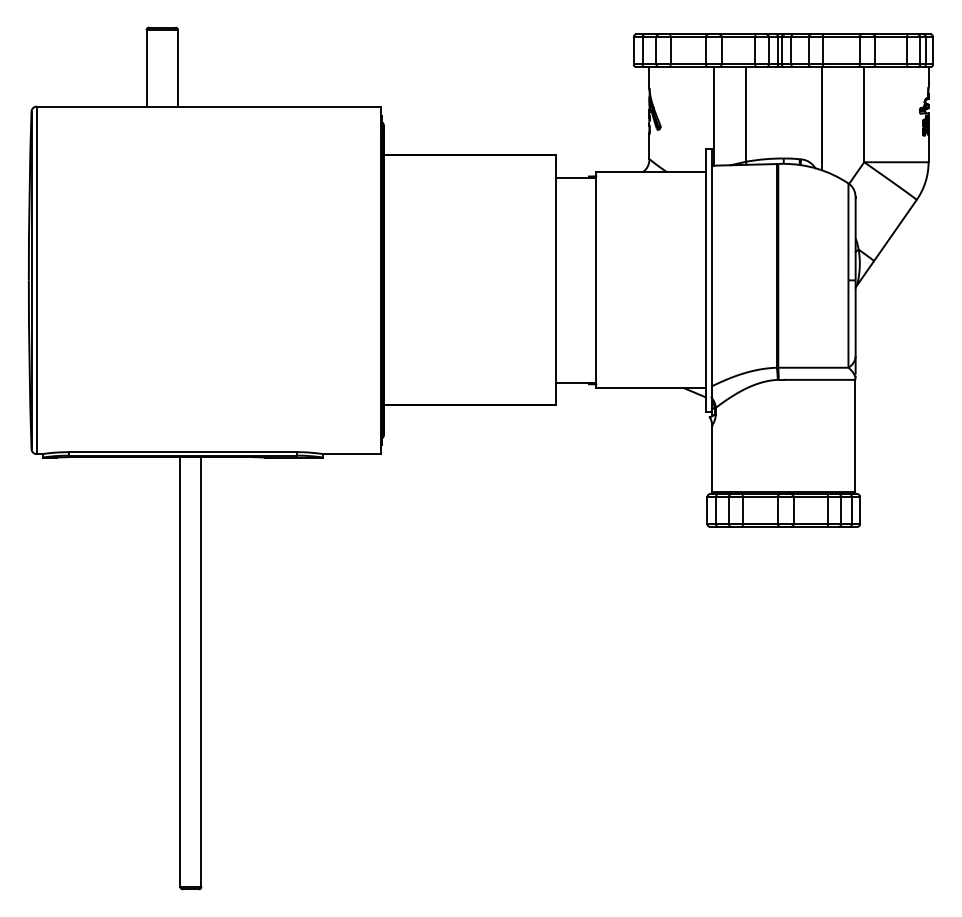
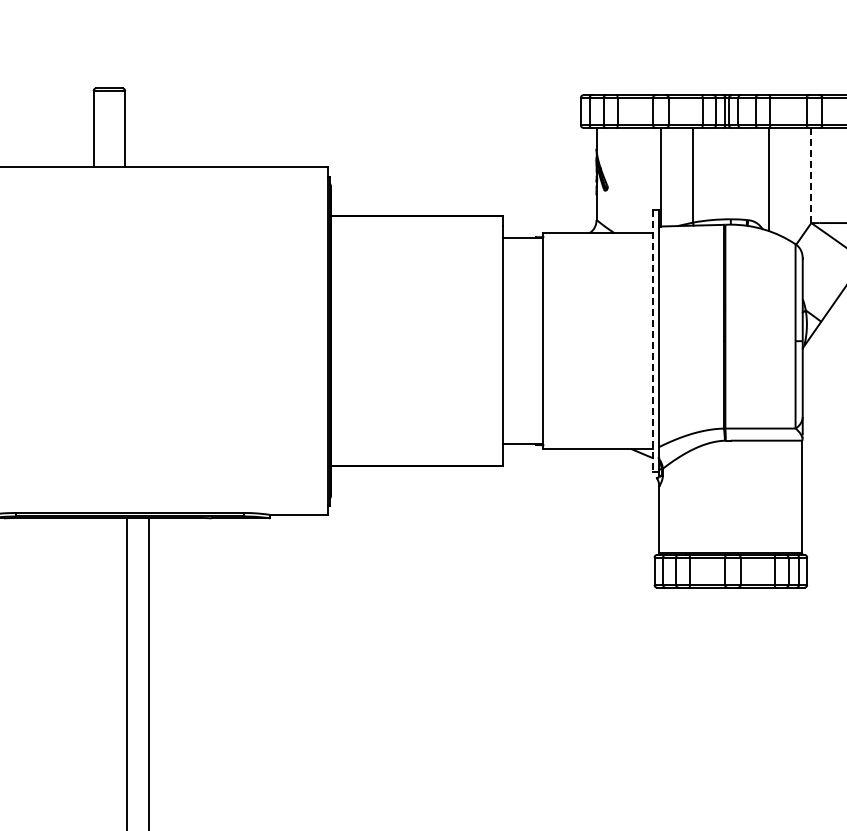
line: (864, 114) -> (811, 175), solid -> dashed
line: (705, 280) -> (652, 341), solid -> dashed

